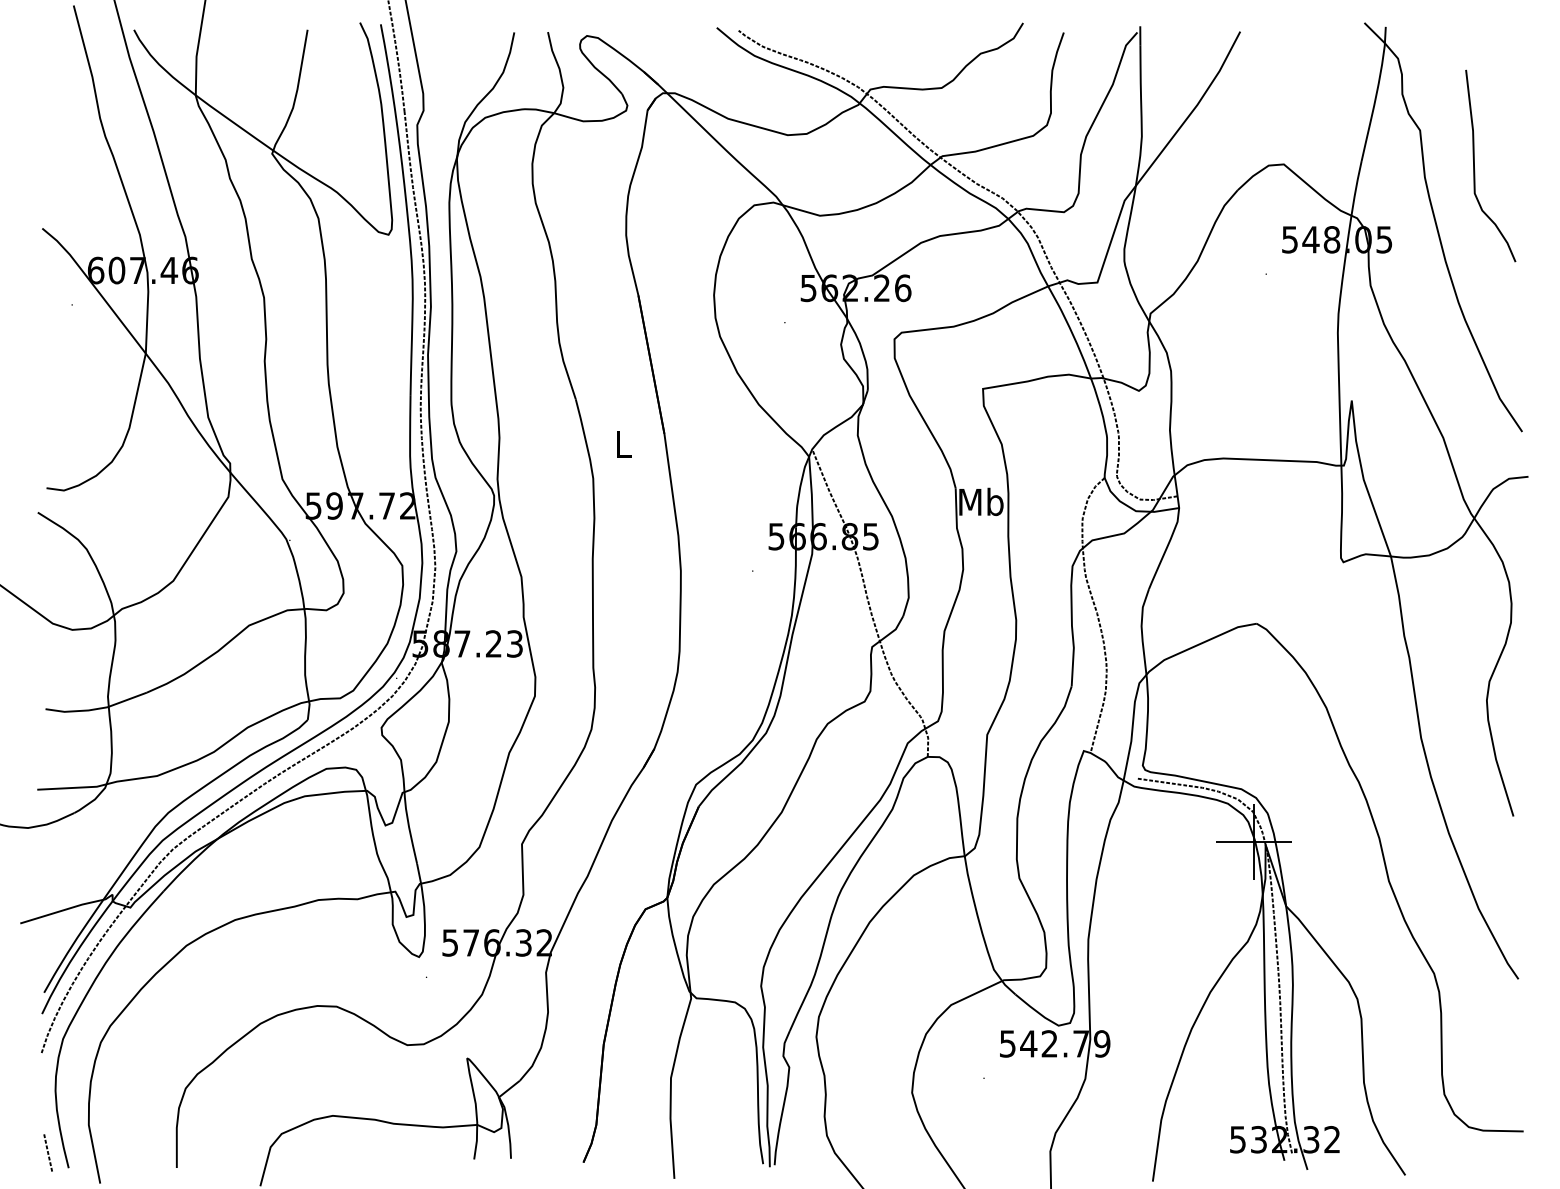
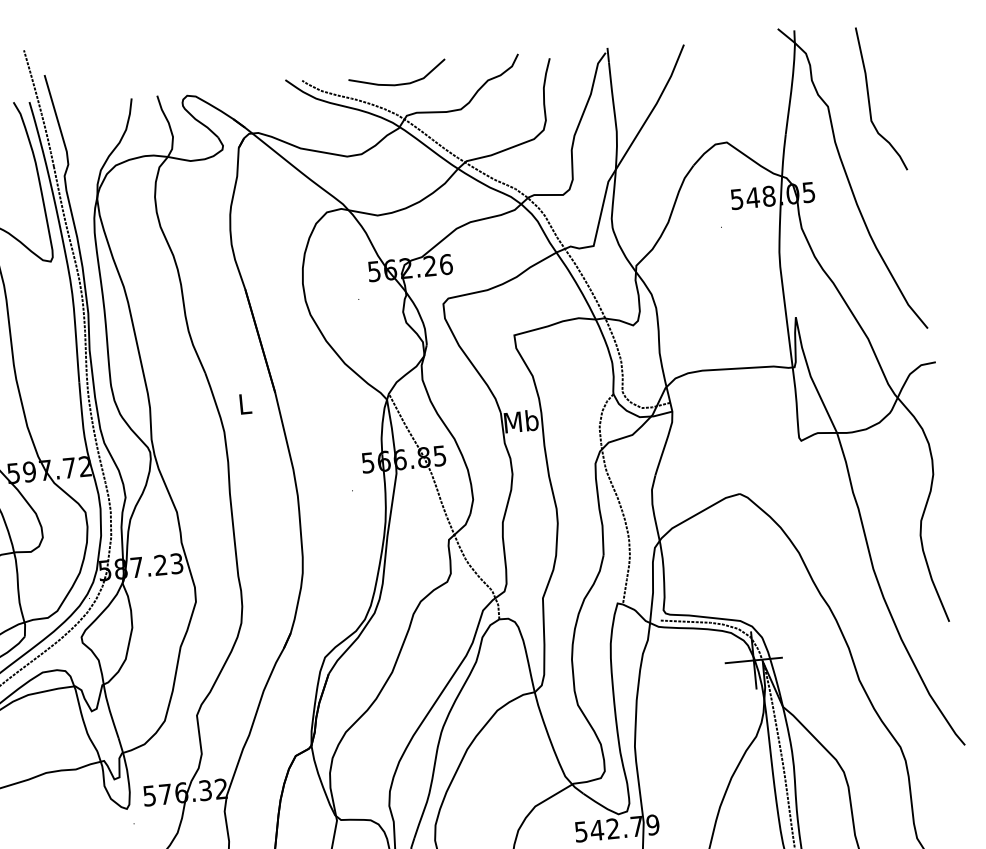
curve: (863, 47) -> (398, 84), added
curve: (1475, 170) -> (870, 103), moved

